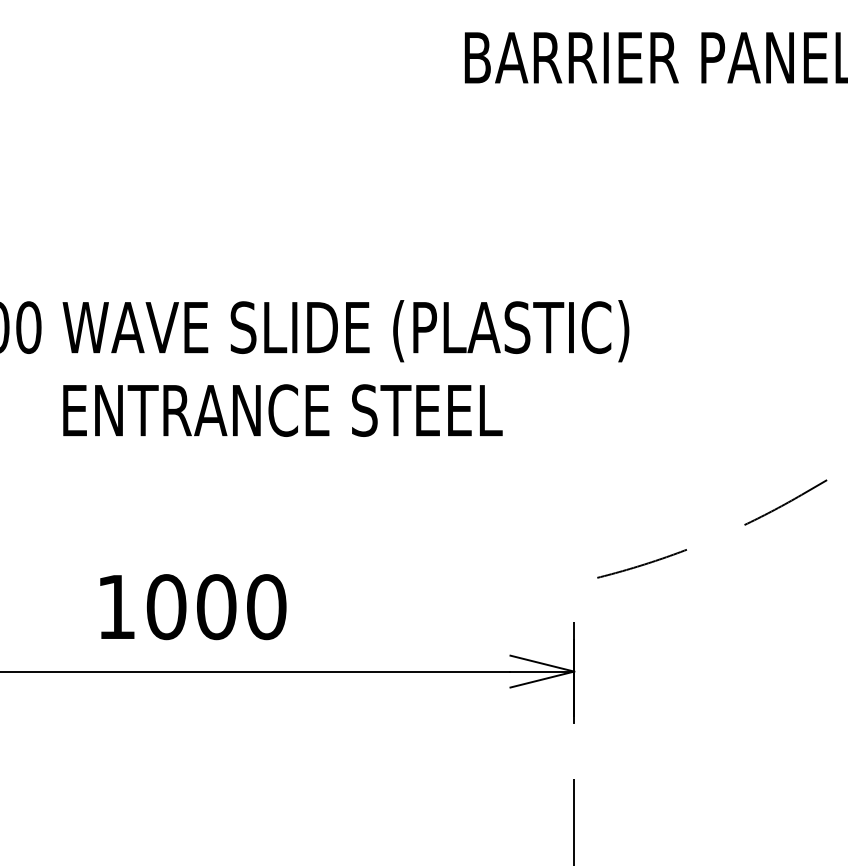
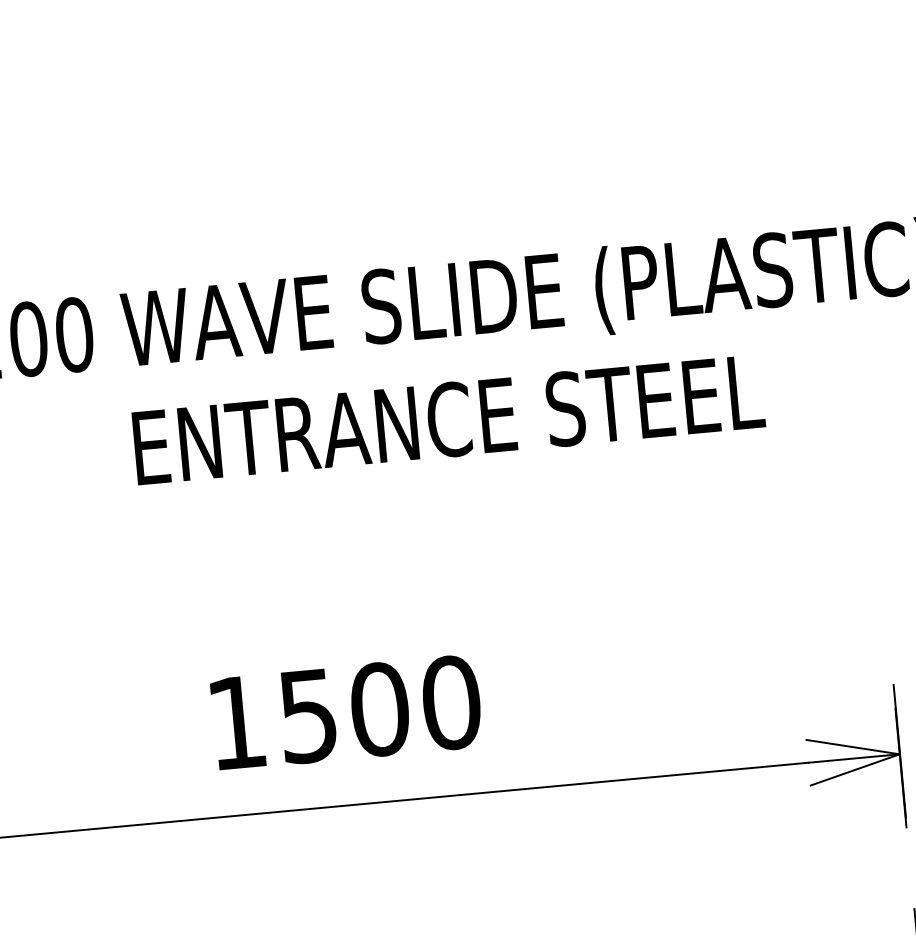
text: (166, 607) -> (308, 716), 1000 -> 1500

